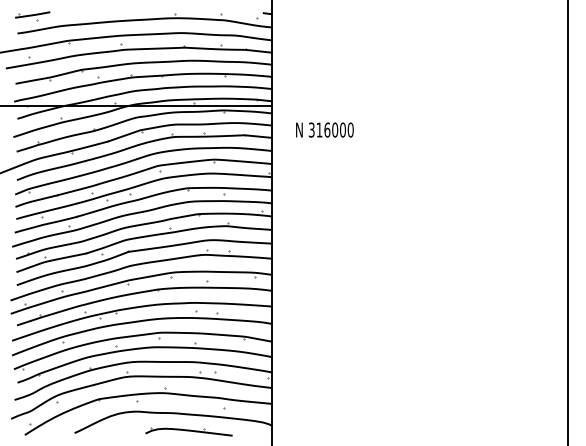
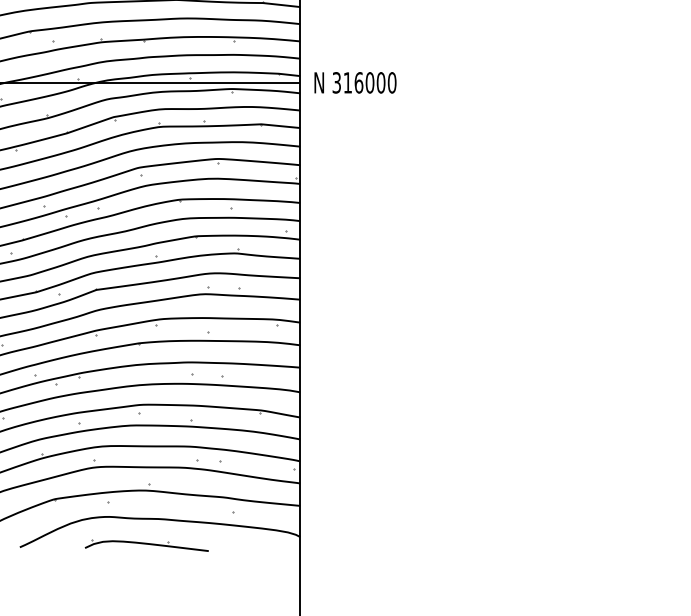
text: (324, 129) -> (354, 82), moved
part: (188, 431) -> (146, 545), moved

